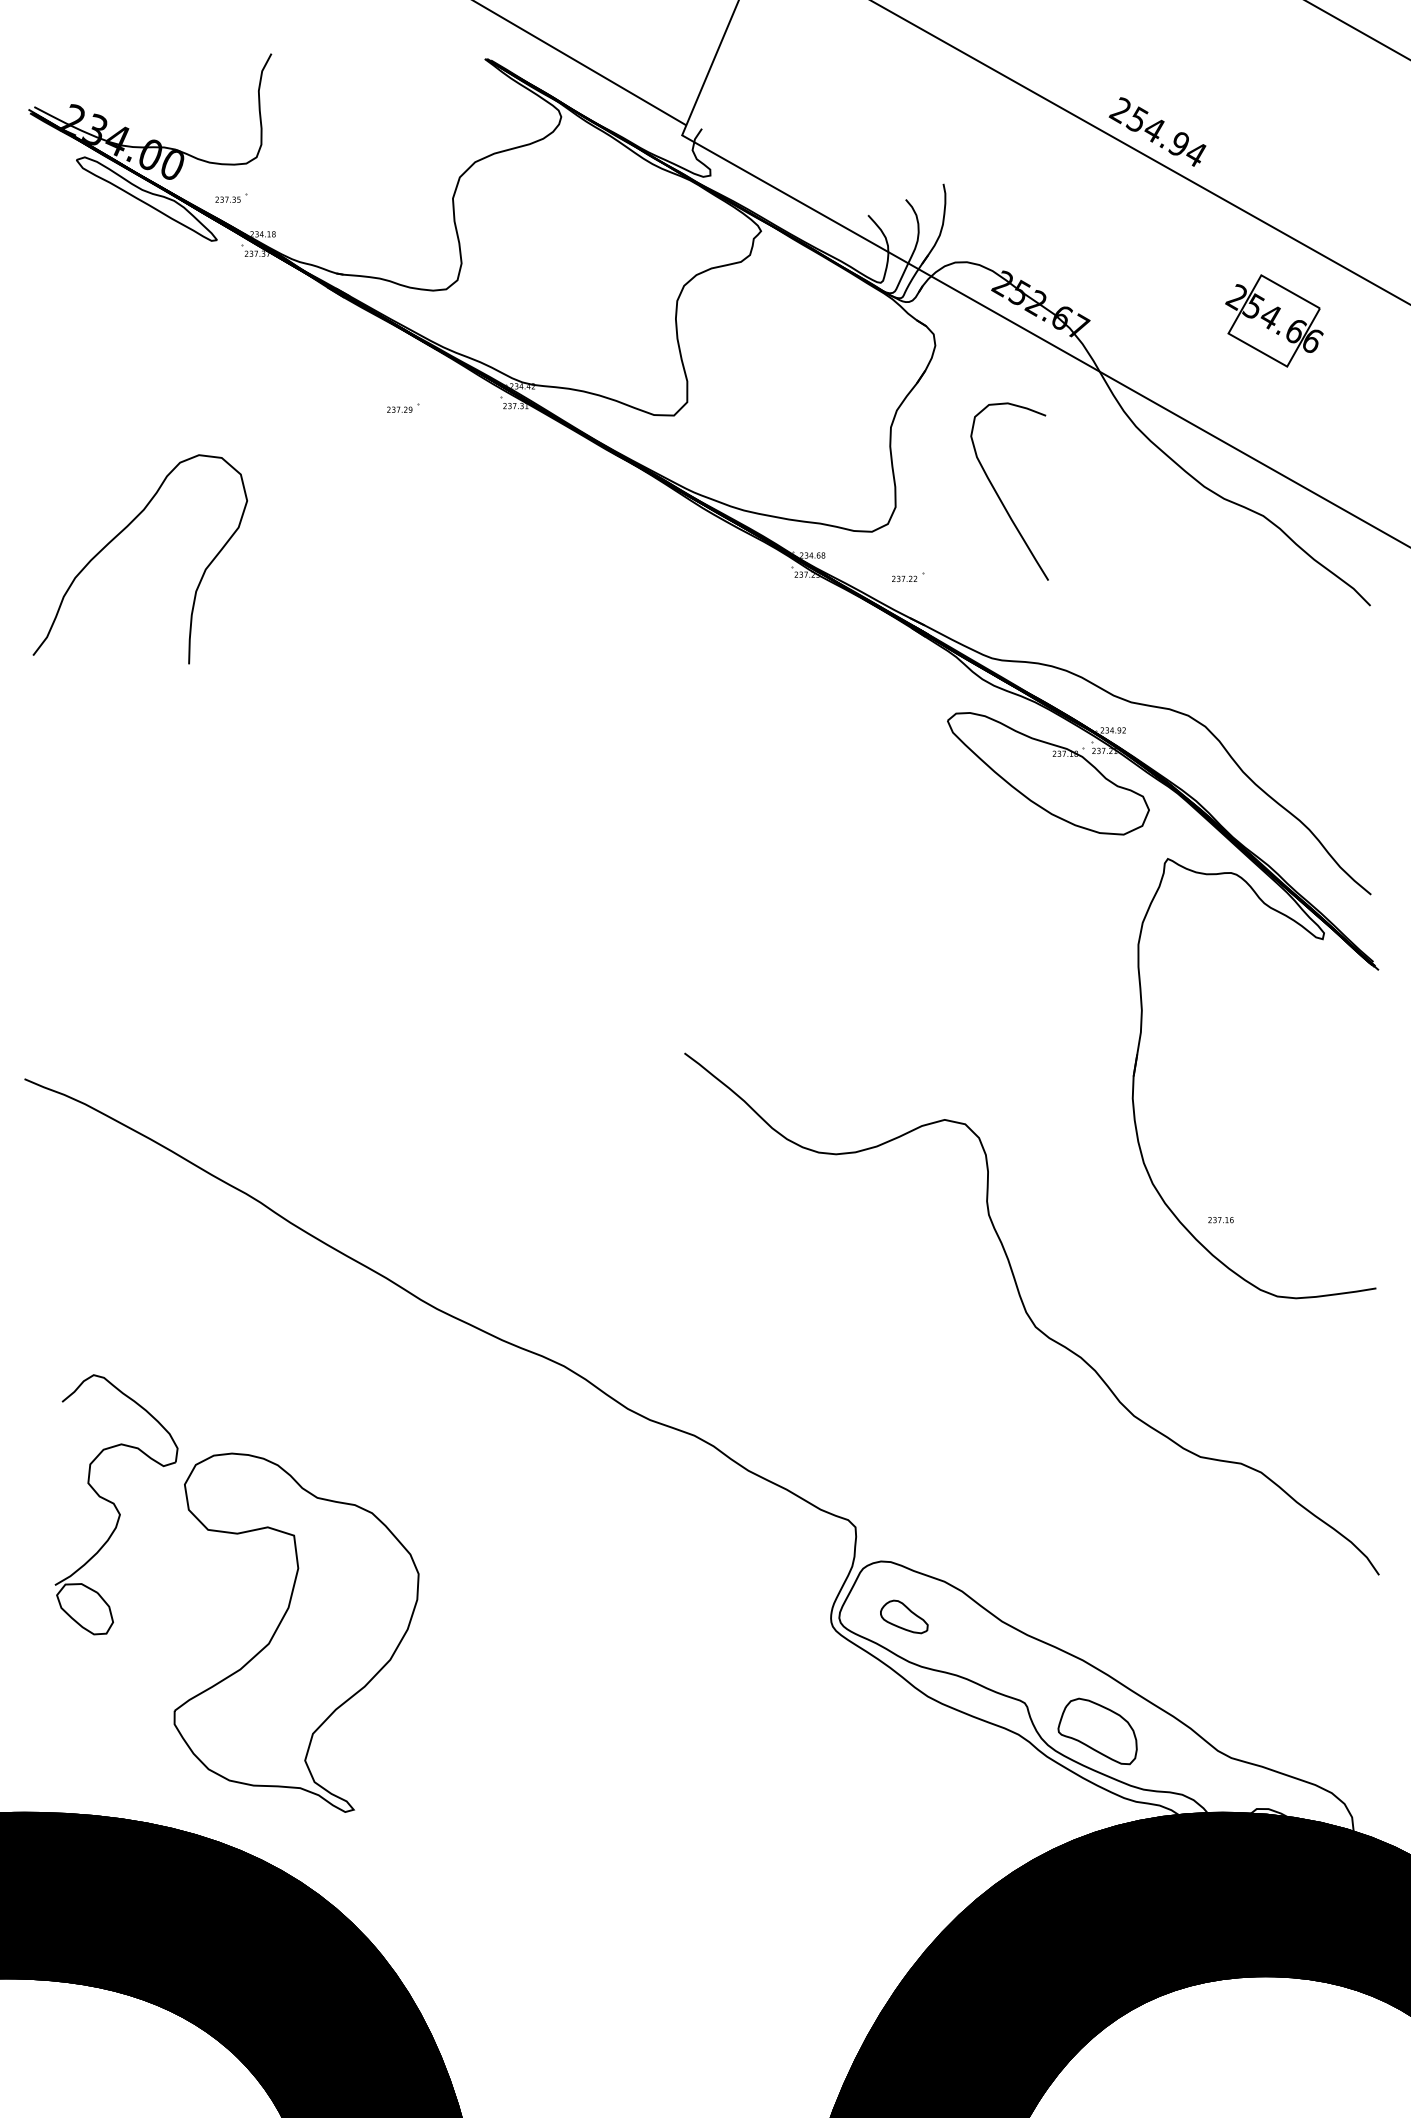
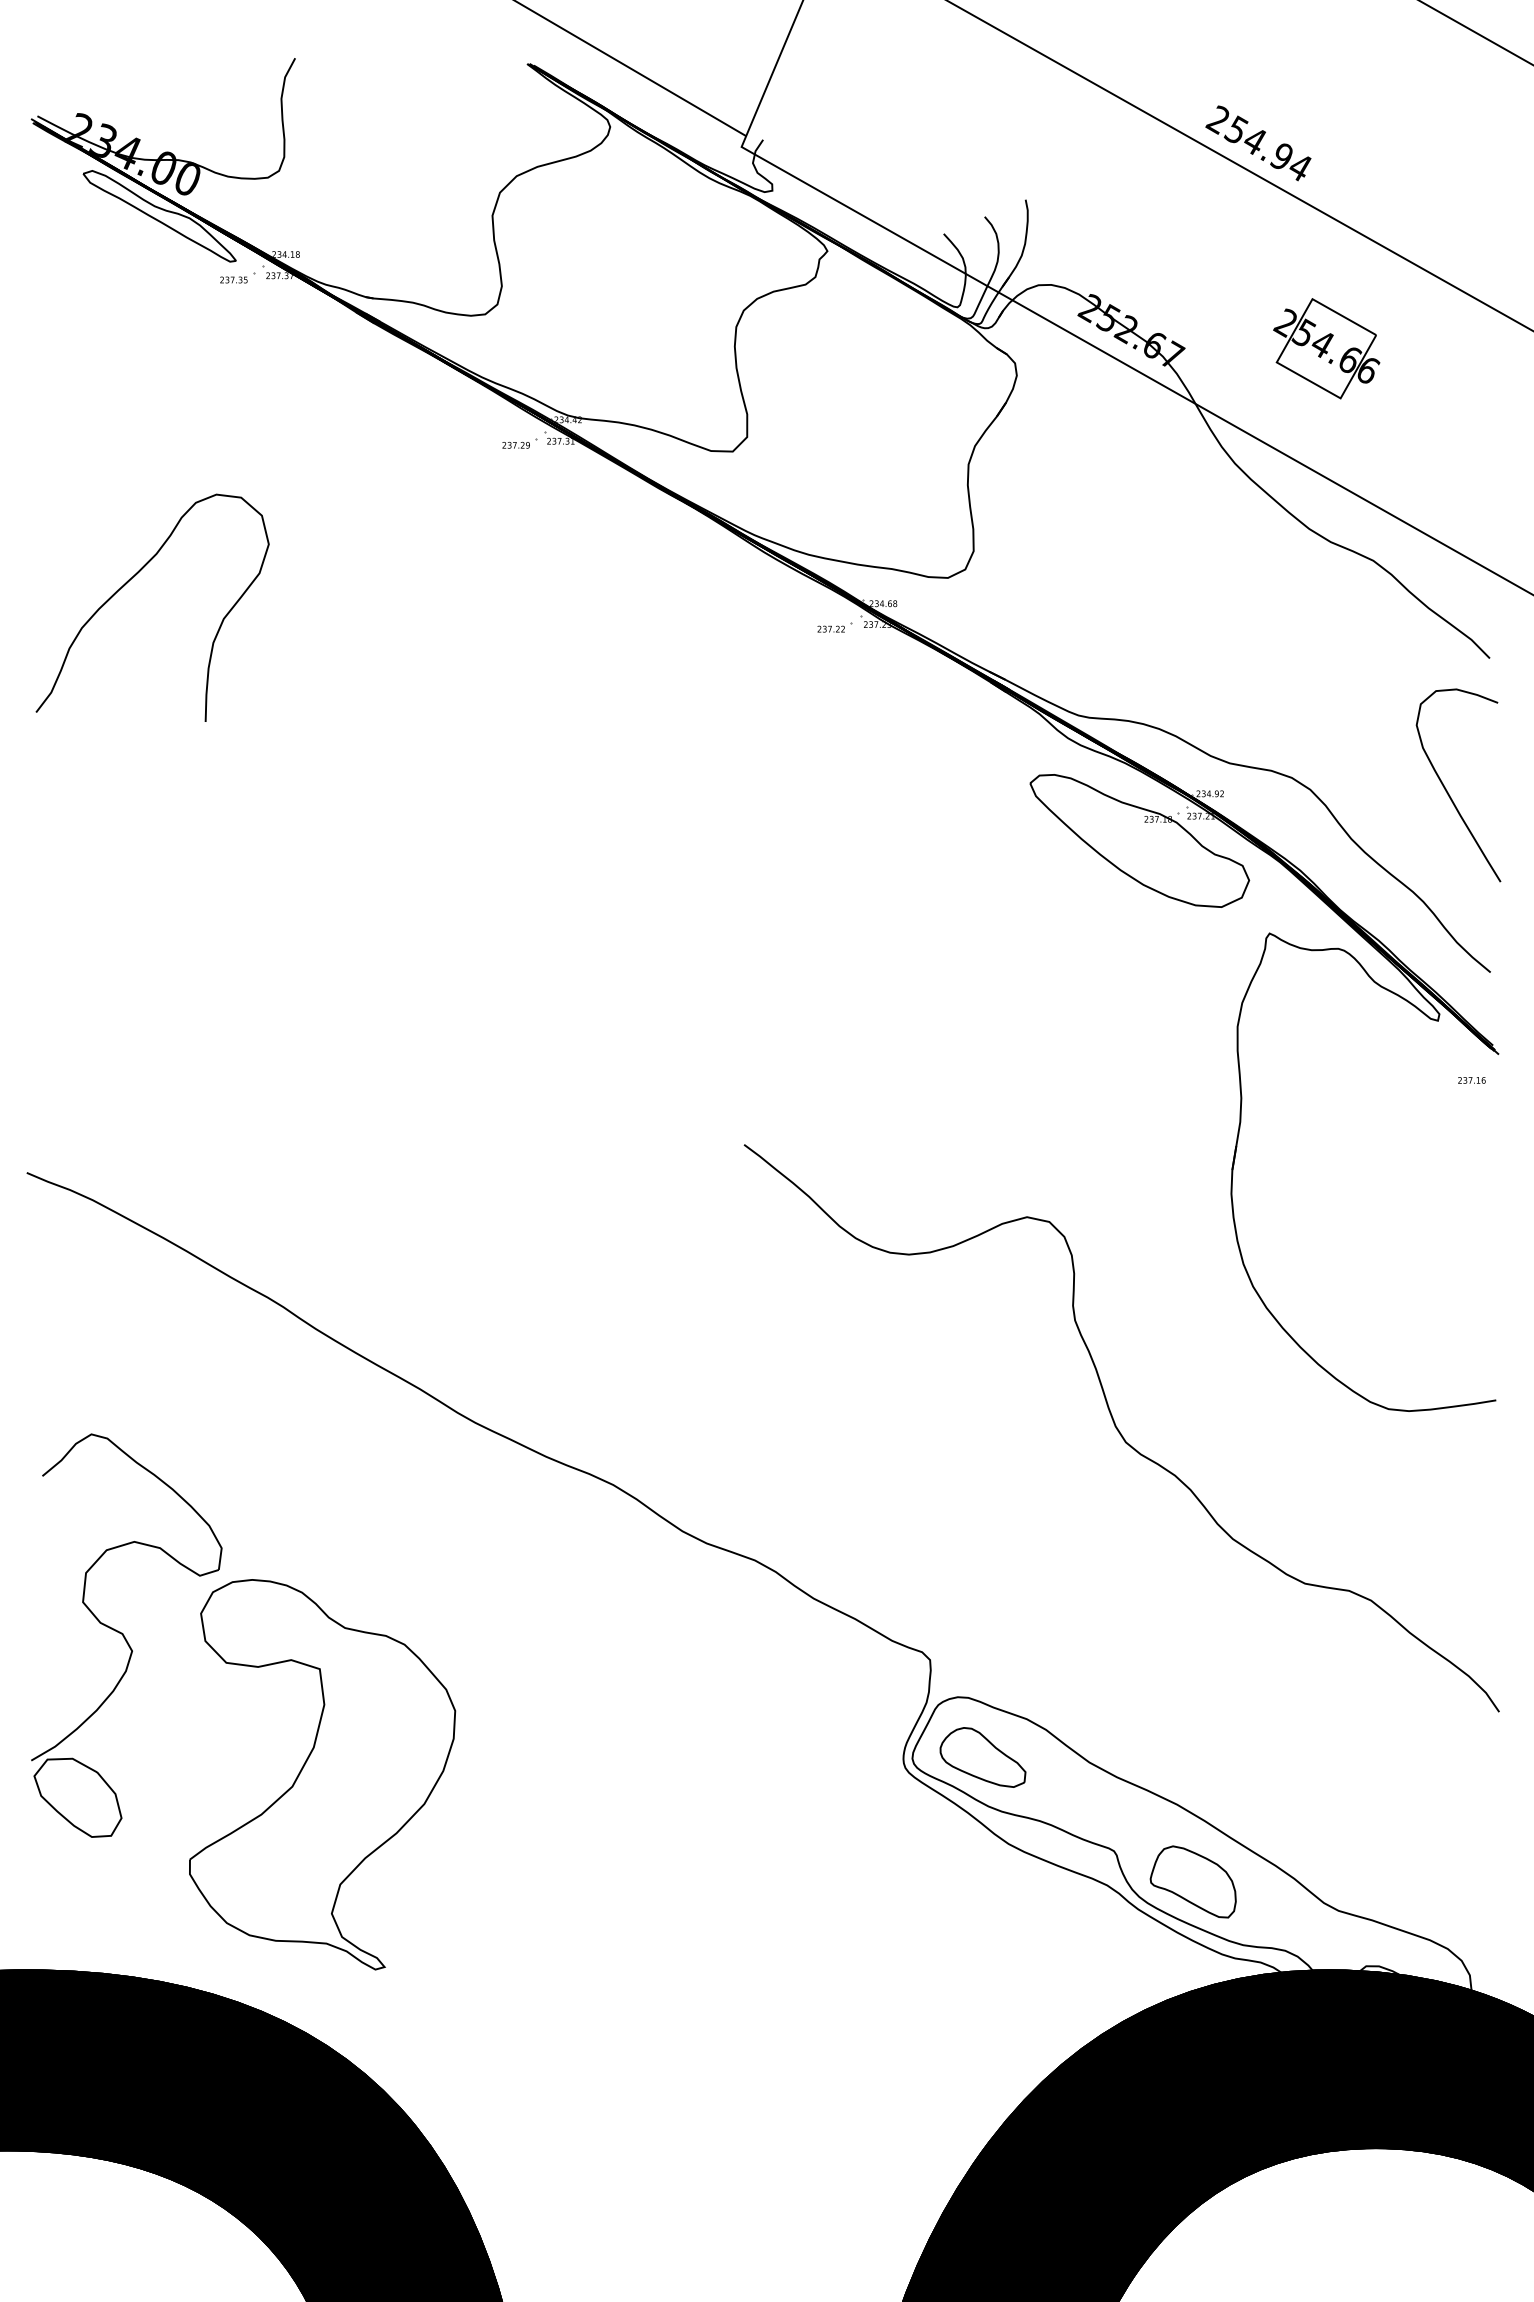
part: (231, 197) -> (237, 277), moved
part: (1274, 320) -> (1326, 348), moved
part: (403, 407) -> (520, 442), moved
curve: (1000, 497) -> (1448, 791), moved
part: (908, 576) -> (835, 626), moved
text: (1220, 1220) -> (1471, 1080), moved
part: (116, 1504) -> (126, 1635), size x1.43
part: (904, 1616) -> (983, 1757), size x1.67

